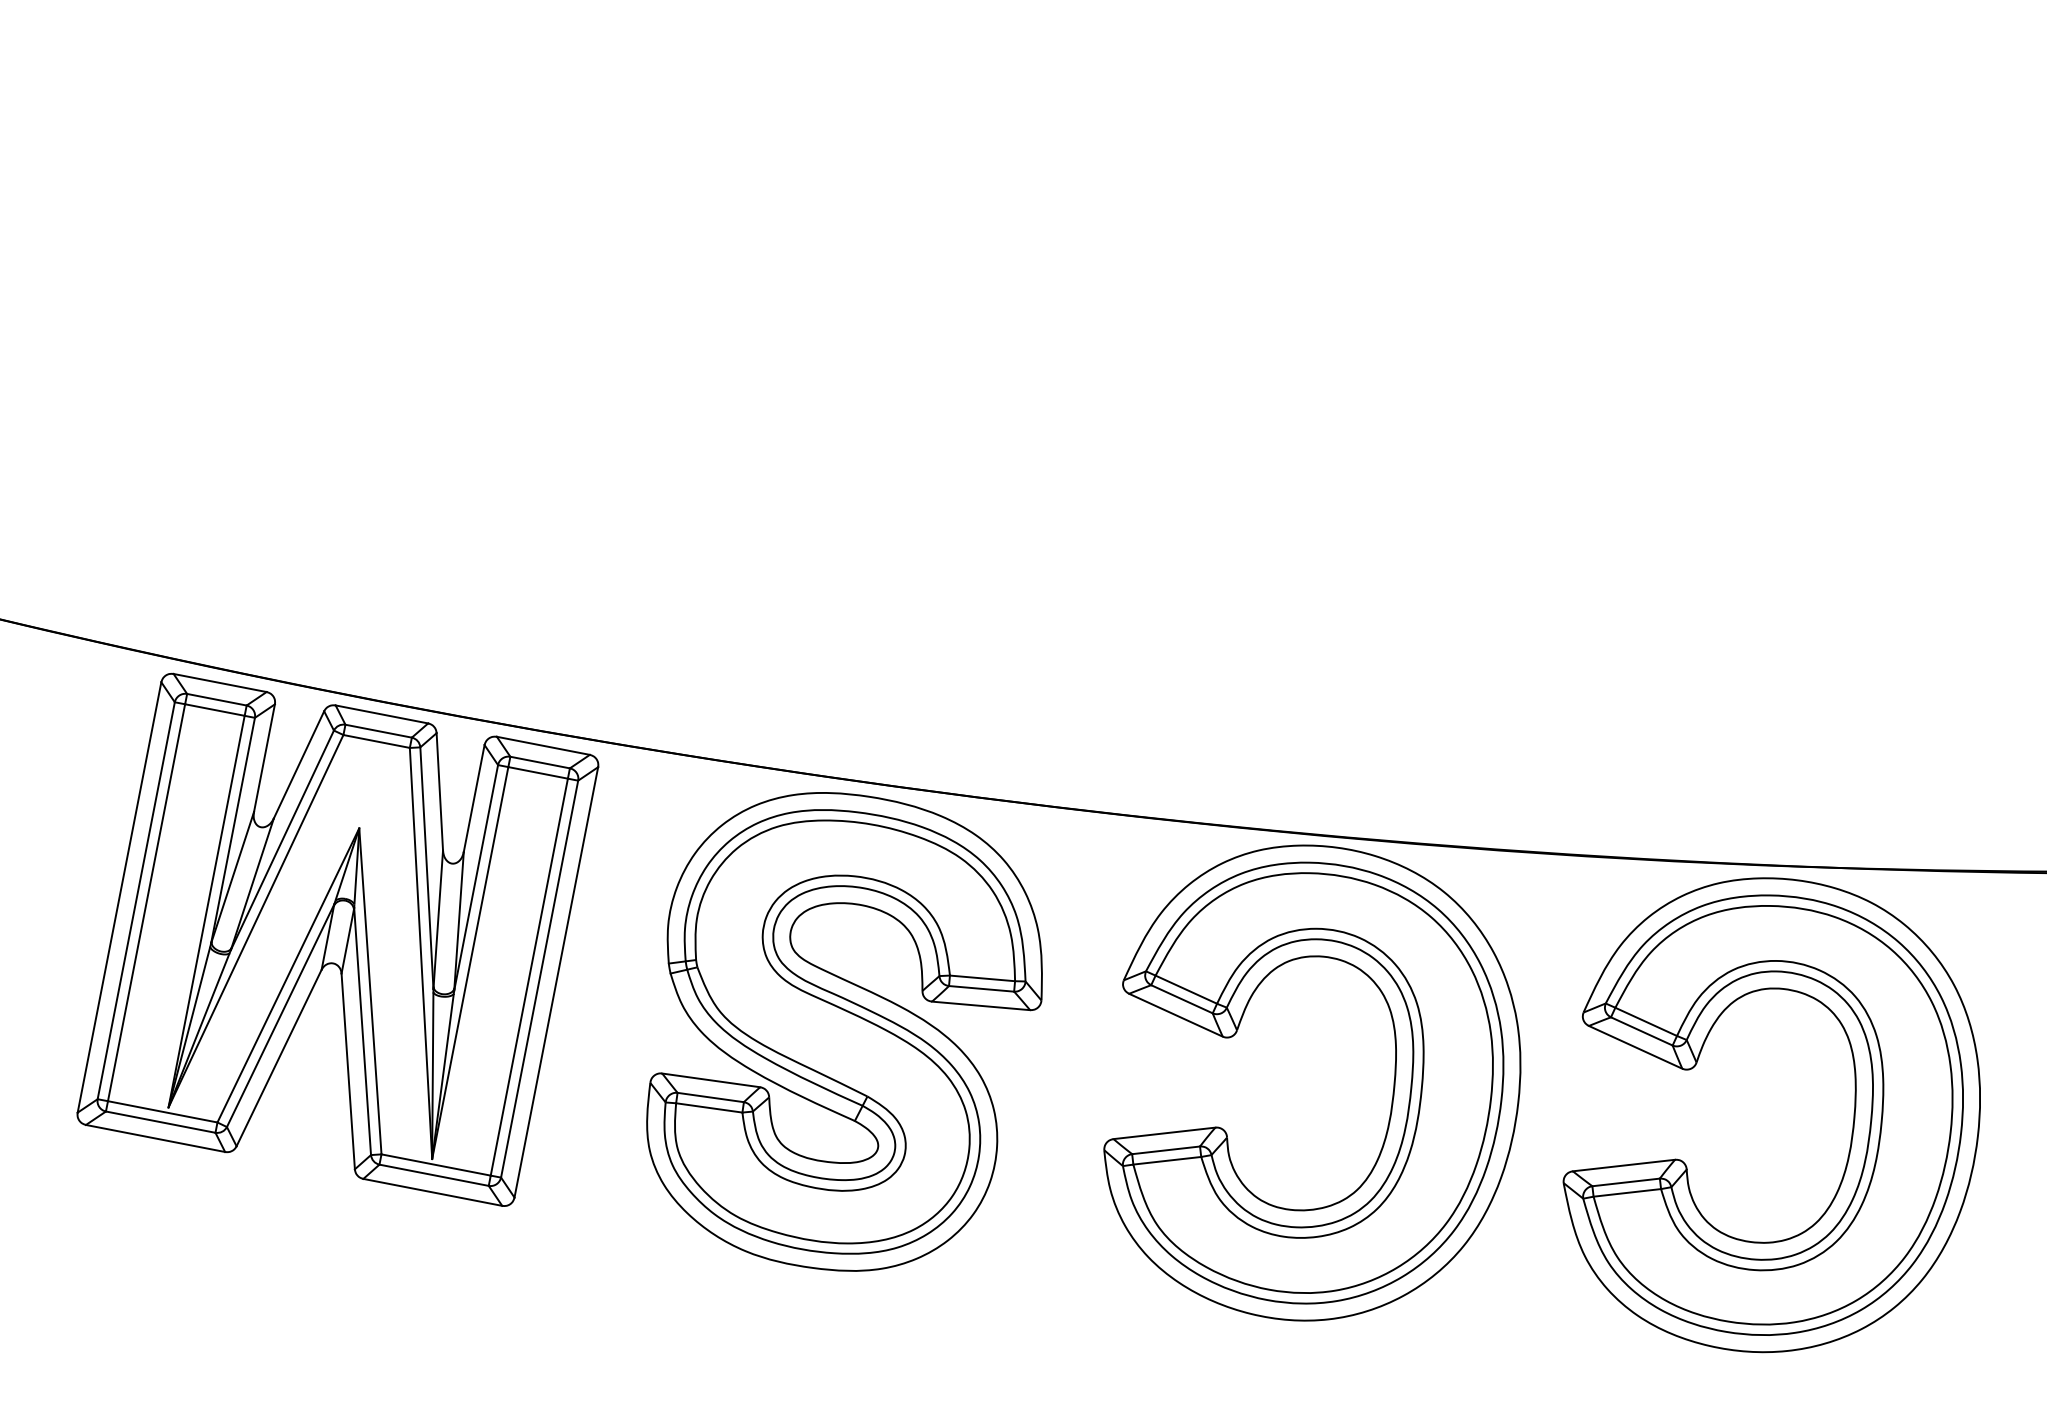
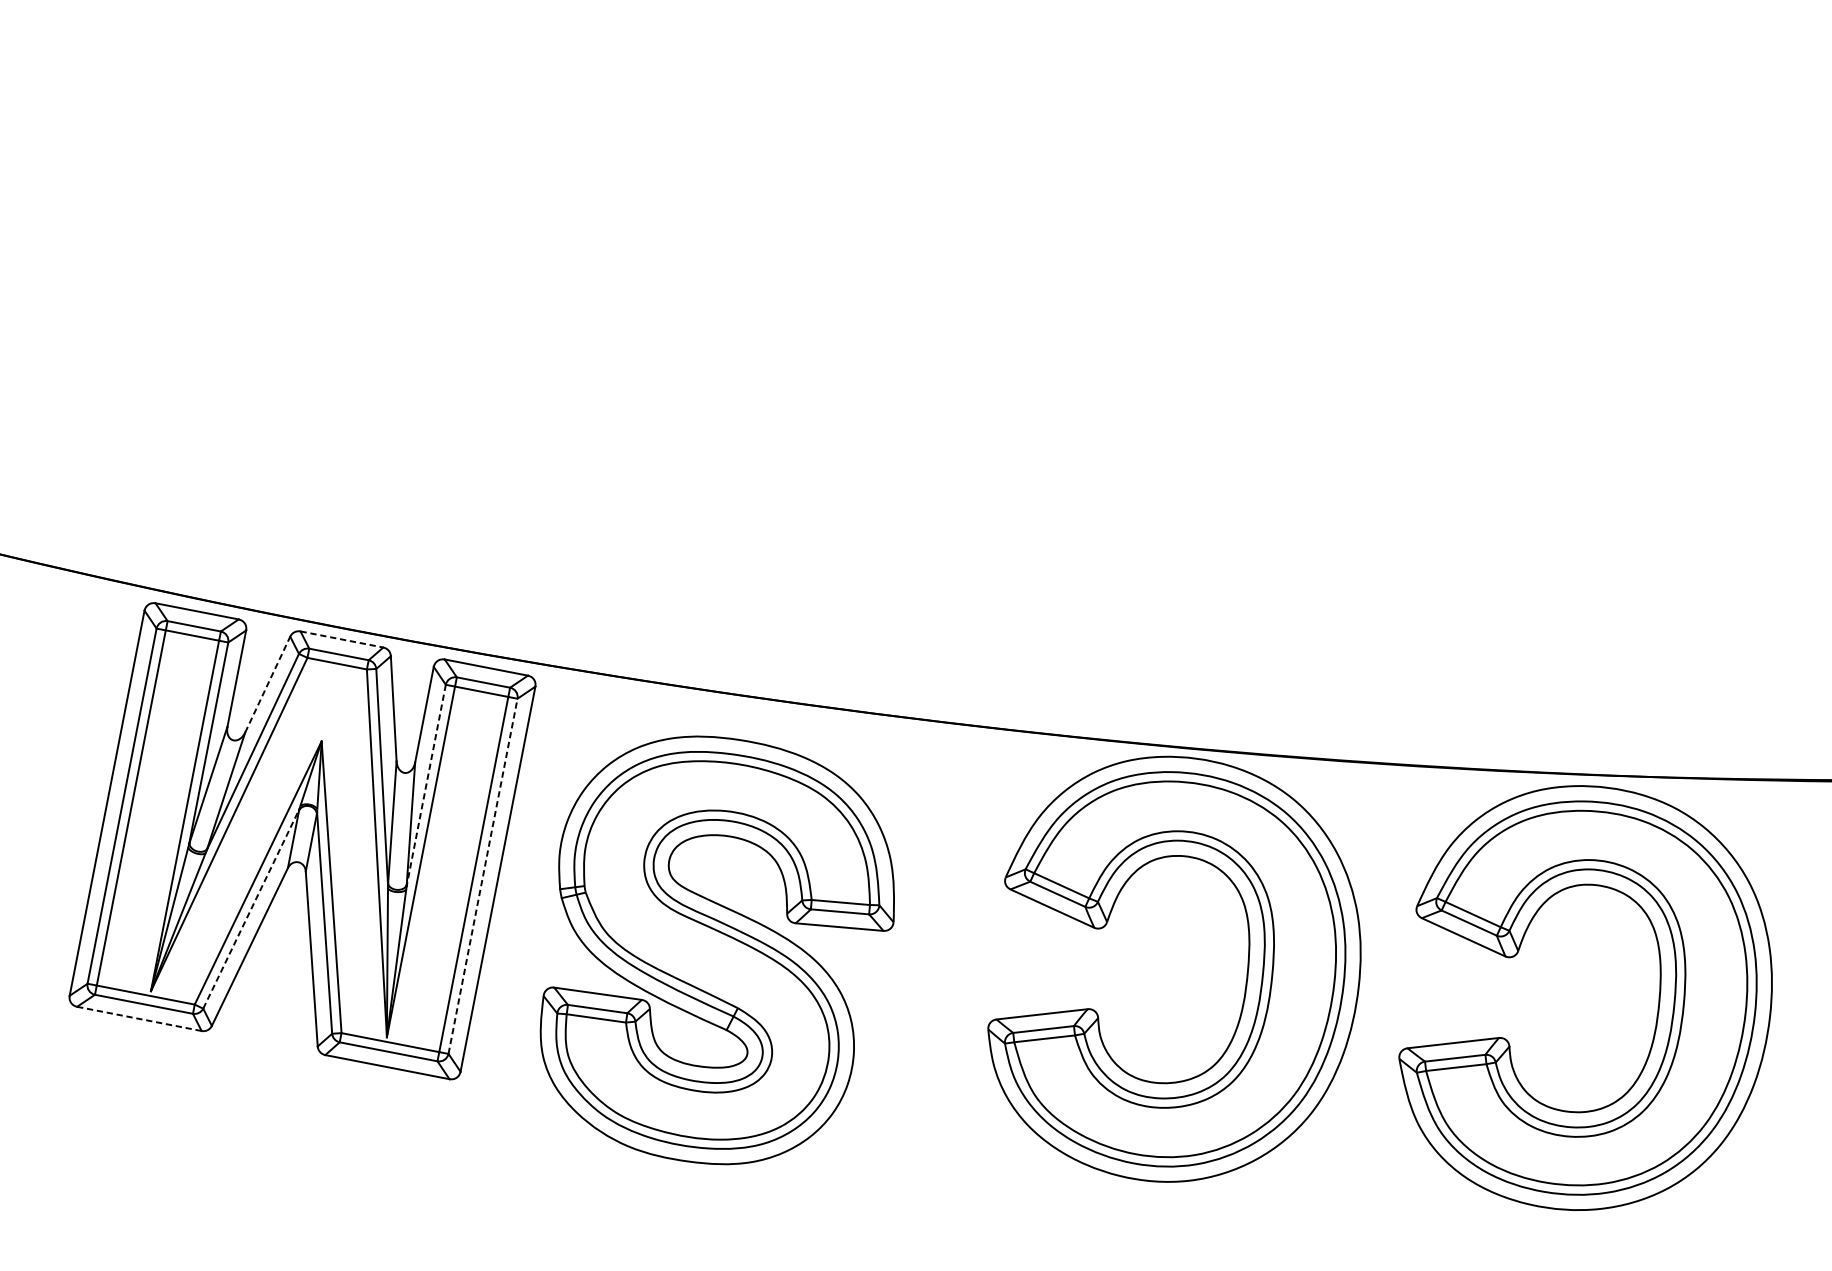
line: (382, 714) -> (342, 639), solid -> dashed
line: (299, 764) -> (268, 684), solid -> dashed
line: (476, 877) -> (426, 785), solid -> dashed
line: (539, 978) -> (482, 875), solid -> dashed
line: (280, 1015) -> (251, 908), solid -> dashed
part: (844, 1031) -> (717, 950), moved
line: (155, 1138) -> (139, 1018), solid -> dashed

